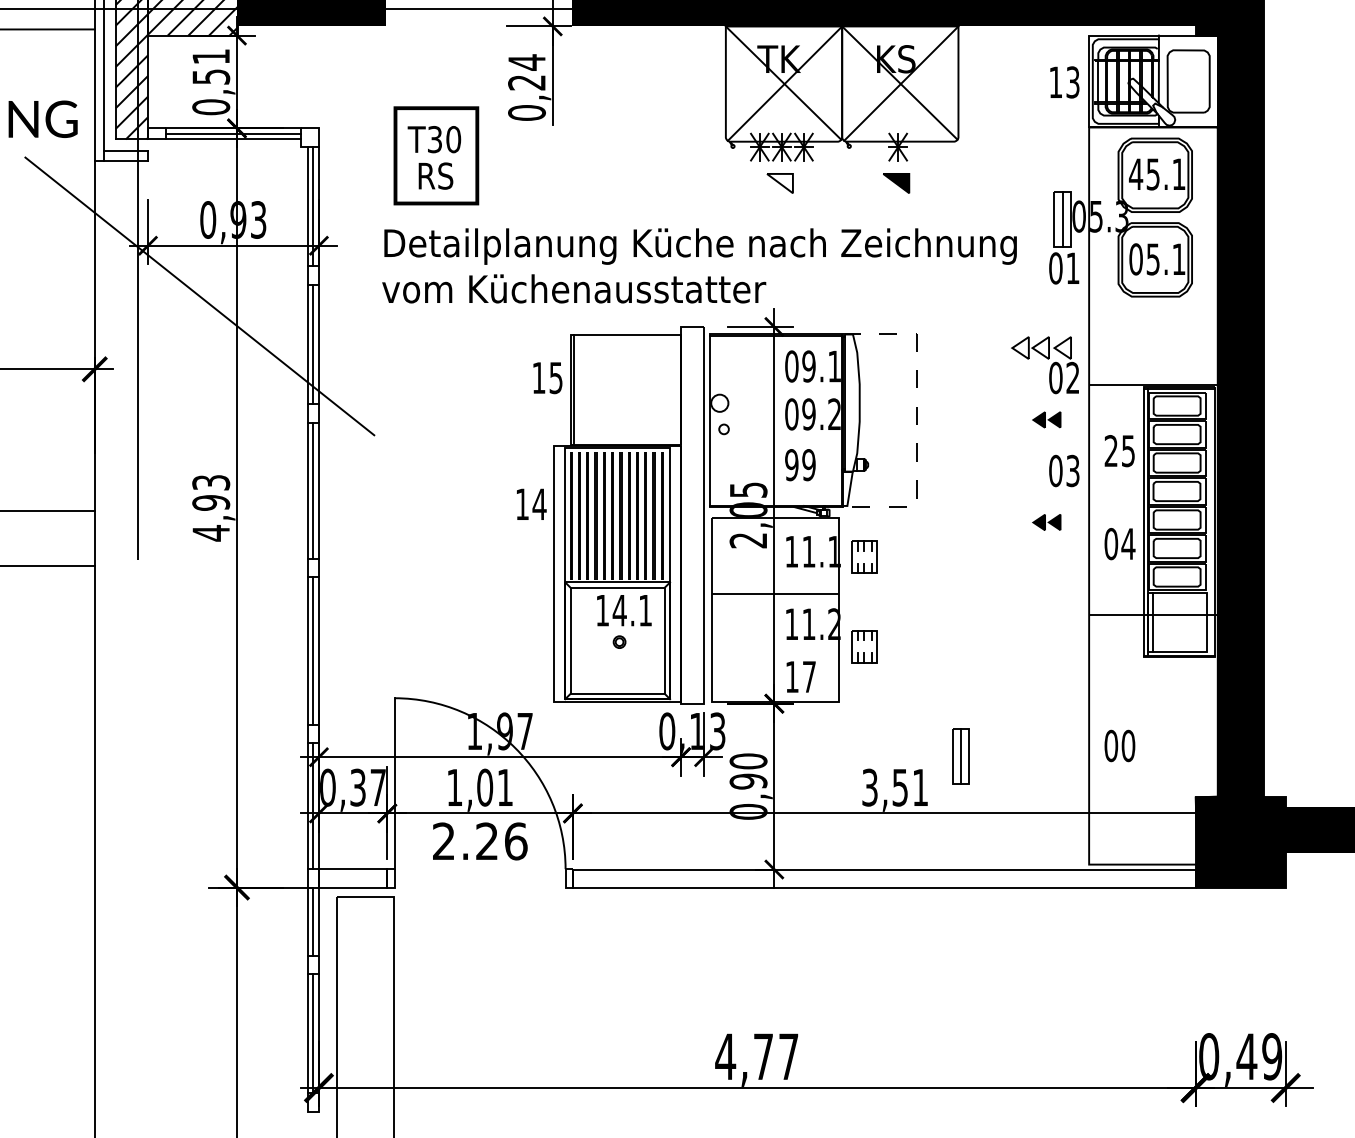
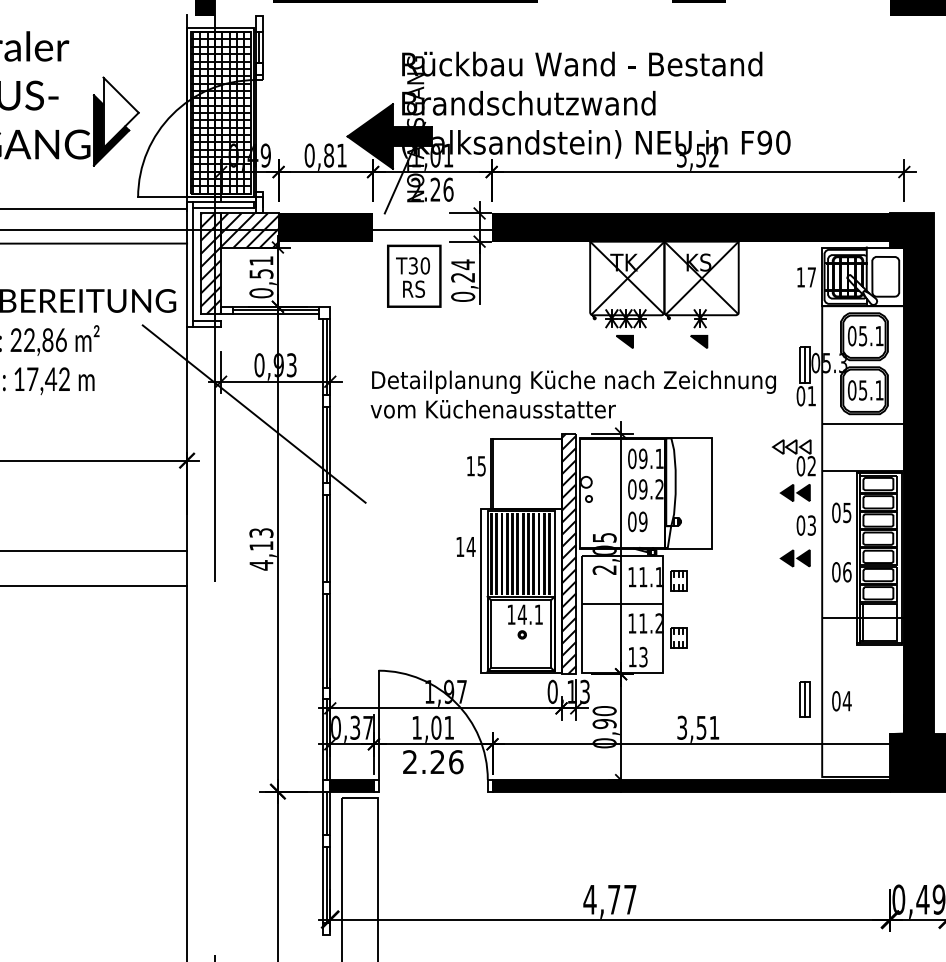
text: (1072, 82) -> (811, 277), 13 -> 17
text: (436, 154) -> (414, 275), moved
text: (1135, 173) -> (851, 335), 45.1 -> 05.1
fill: (779, 182) -> (624, 341), added
line: (1153, 311) -> (863, 423), added
part: (1045, 419) -> (794, 492), size x1.67
line: (917, 422) -> (712, 494), dashed -> solid
text: (1111, 450) -> (836, 512), 25 -> 05
text: (792, 466) -> (632, 522), 99 -> 09
text: (211, 503) -> (261, 546), 4,93 -> 4,13
hatch: (691, 514) -> (568, 553), added
part: (1045, 522) -> (794, 558), size x1.67
text: (1127, 544) -> (846, 572), 04 -> 06
text: (809, 675) -> (643, 656), 17 -> 13
text: (1127, 746) -> (846, 701), 00 -> 04
part: (959, 755) -> (804, 699), moved
fill: (352, 877) -> (351, 785), added
fill: (884, 877) -> (691, 785), added

